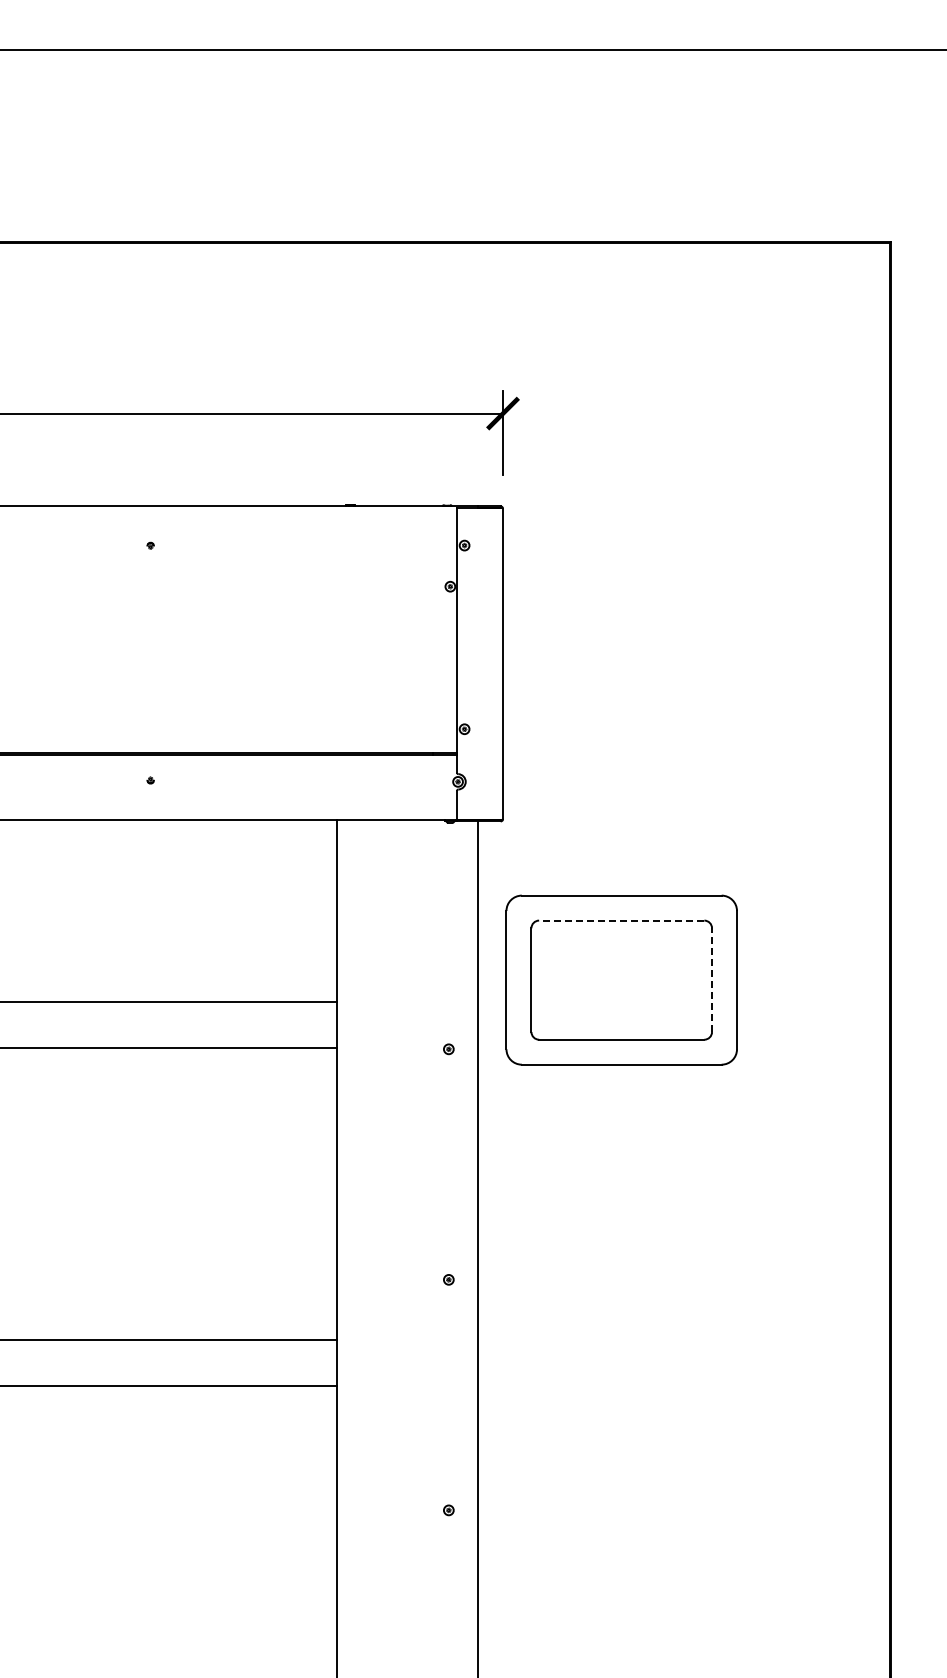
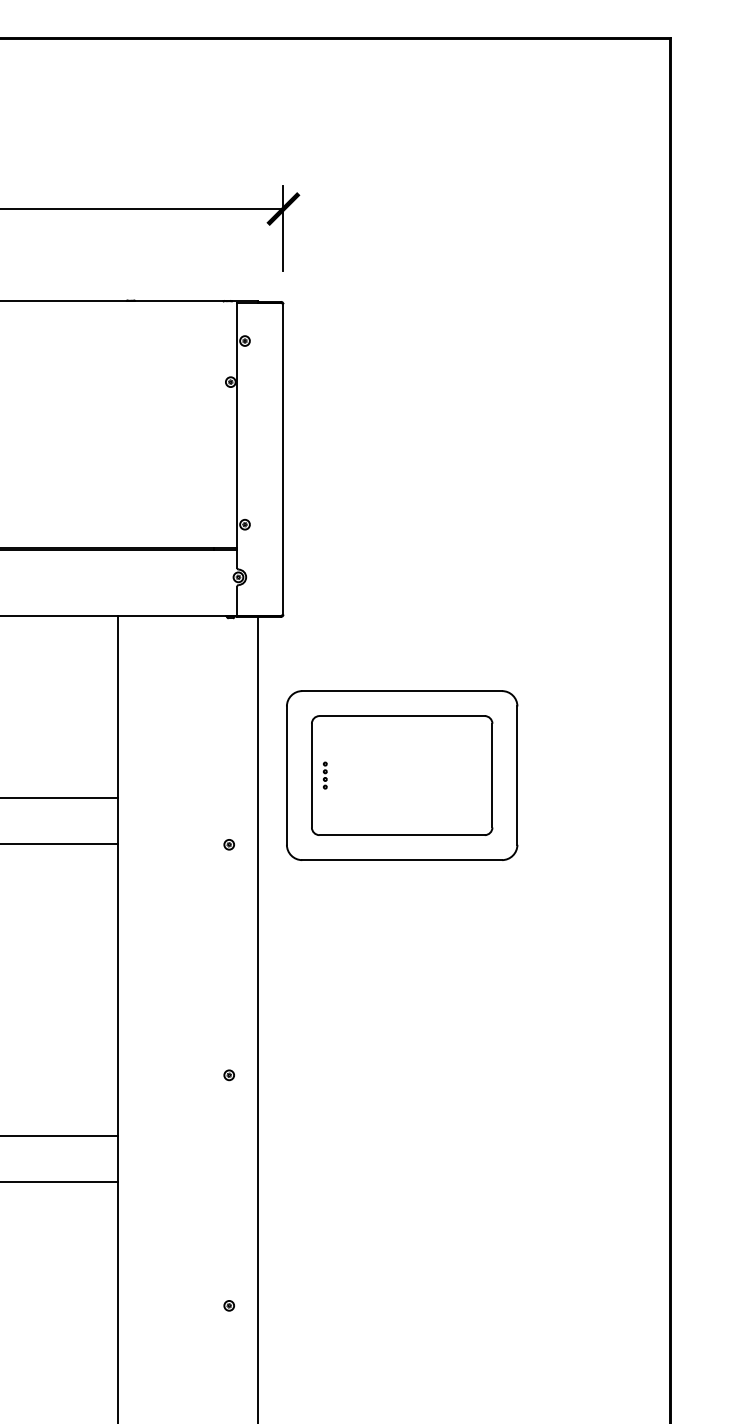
line: (621, 920) -> (401, 715), dashed -> solid
part: (544, 980) -> (324, 775), added
line: (712, 980) -> (492, 775), dashed -> solid

